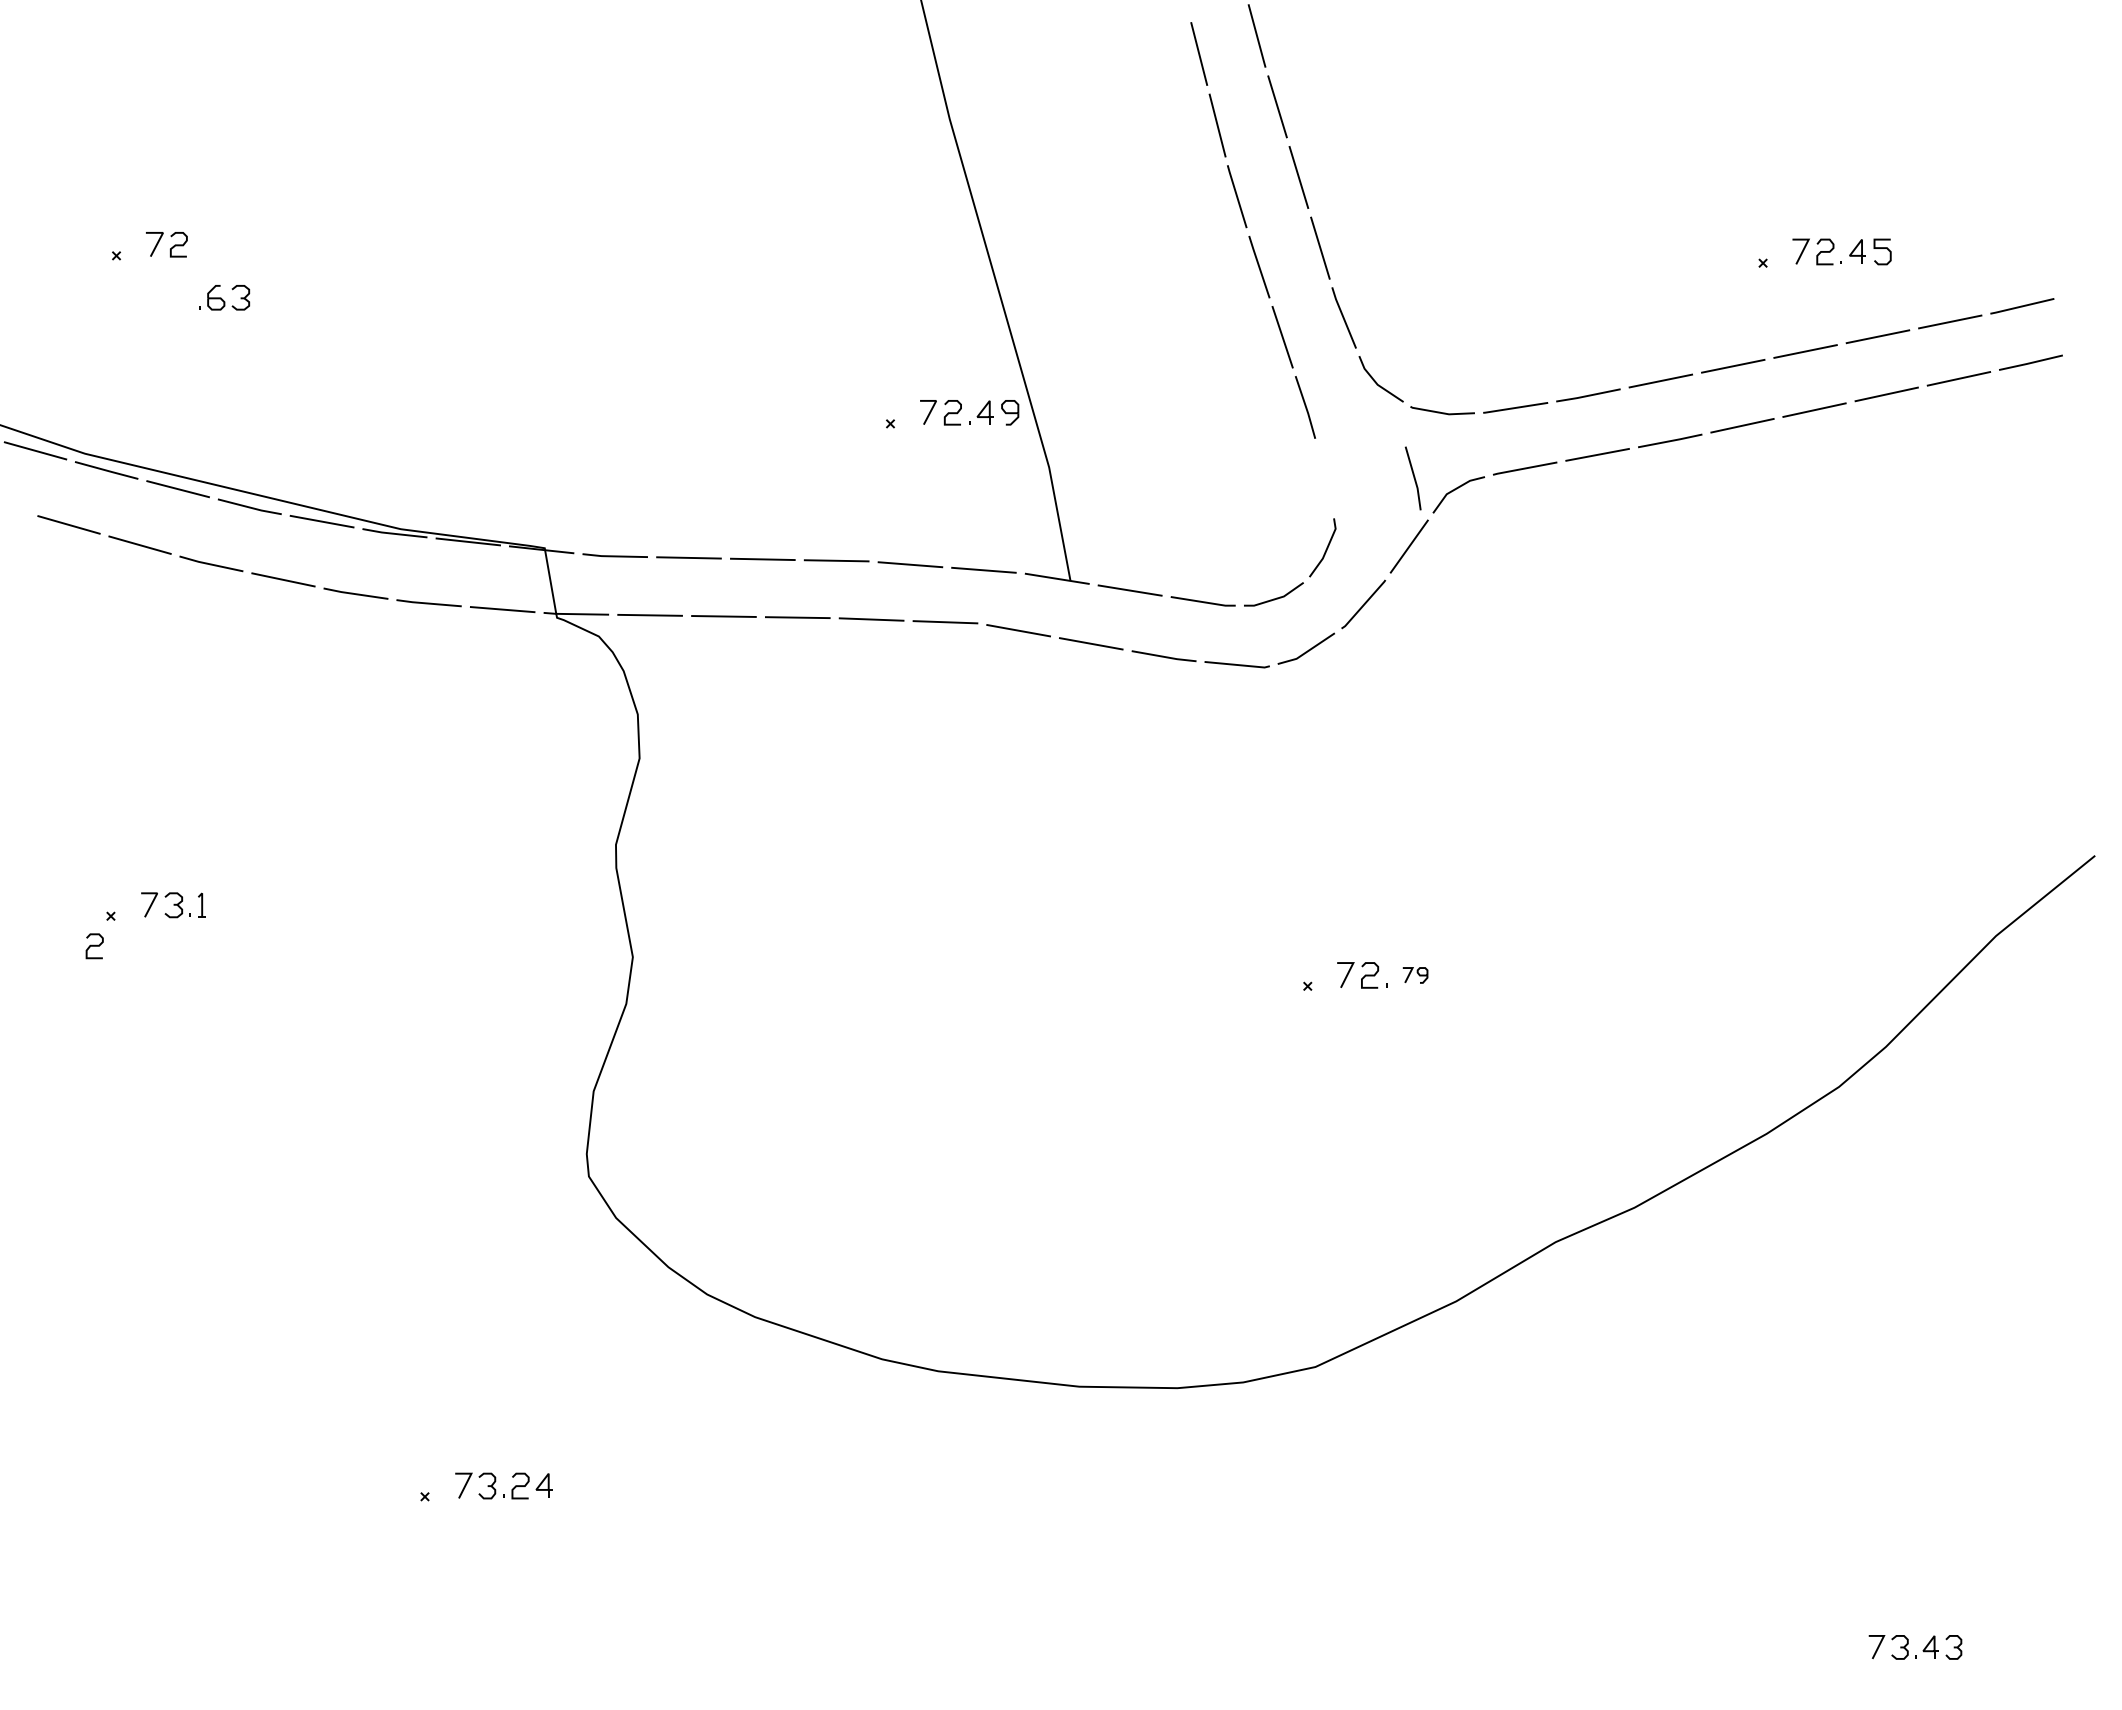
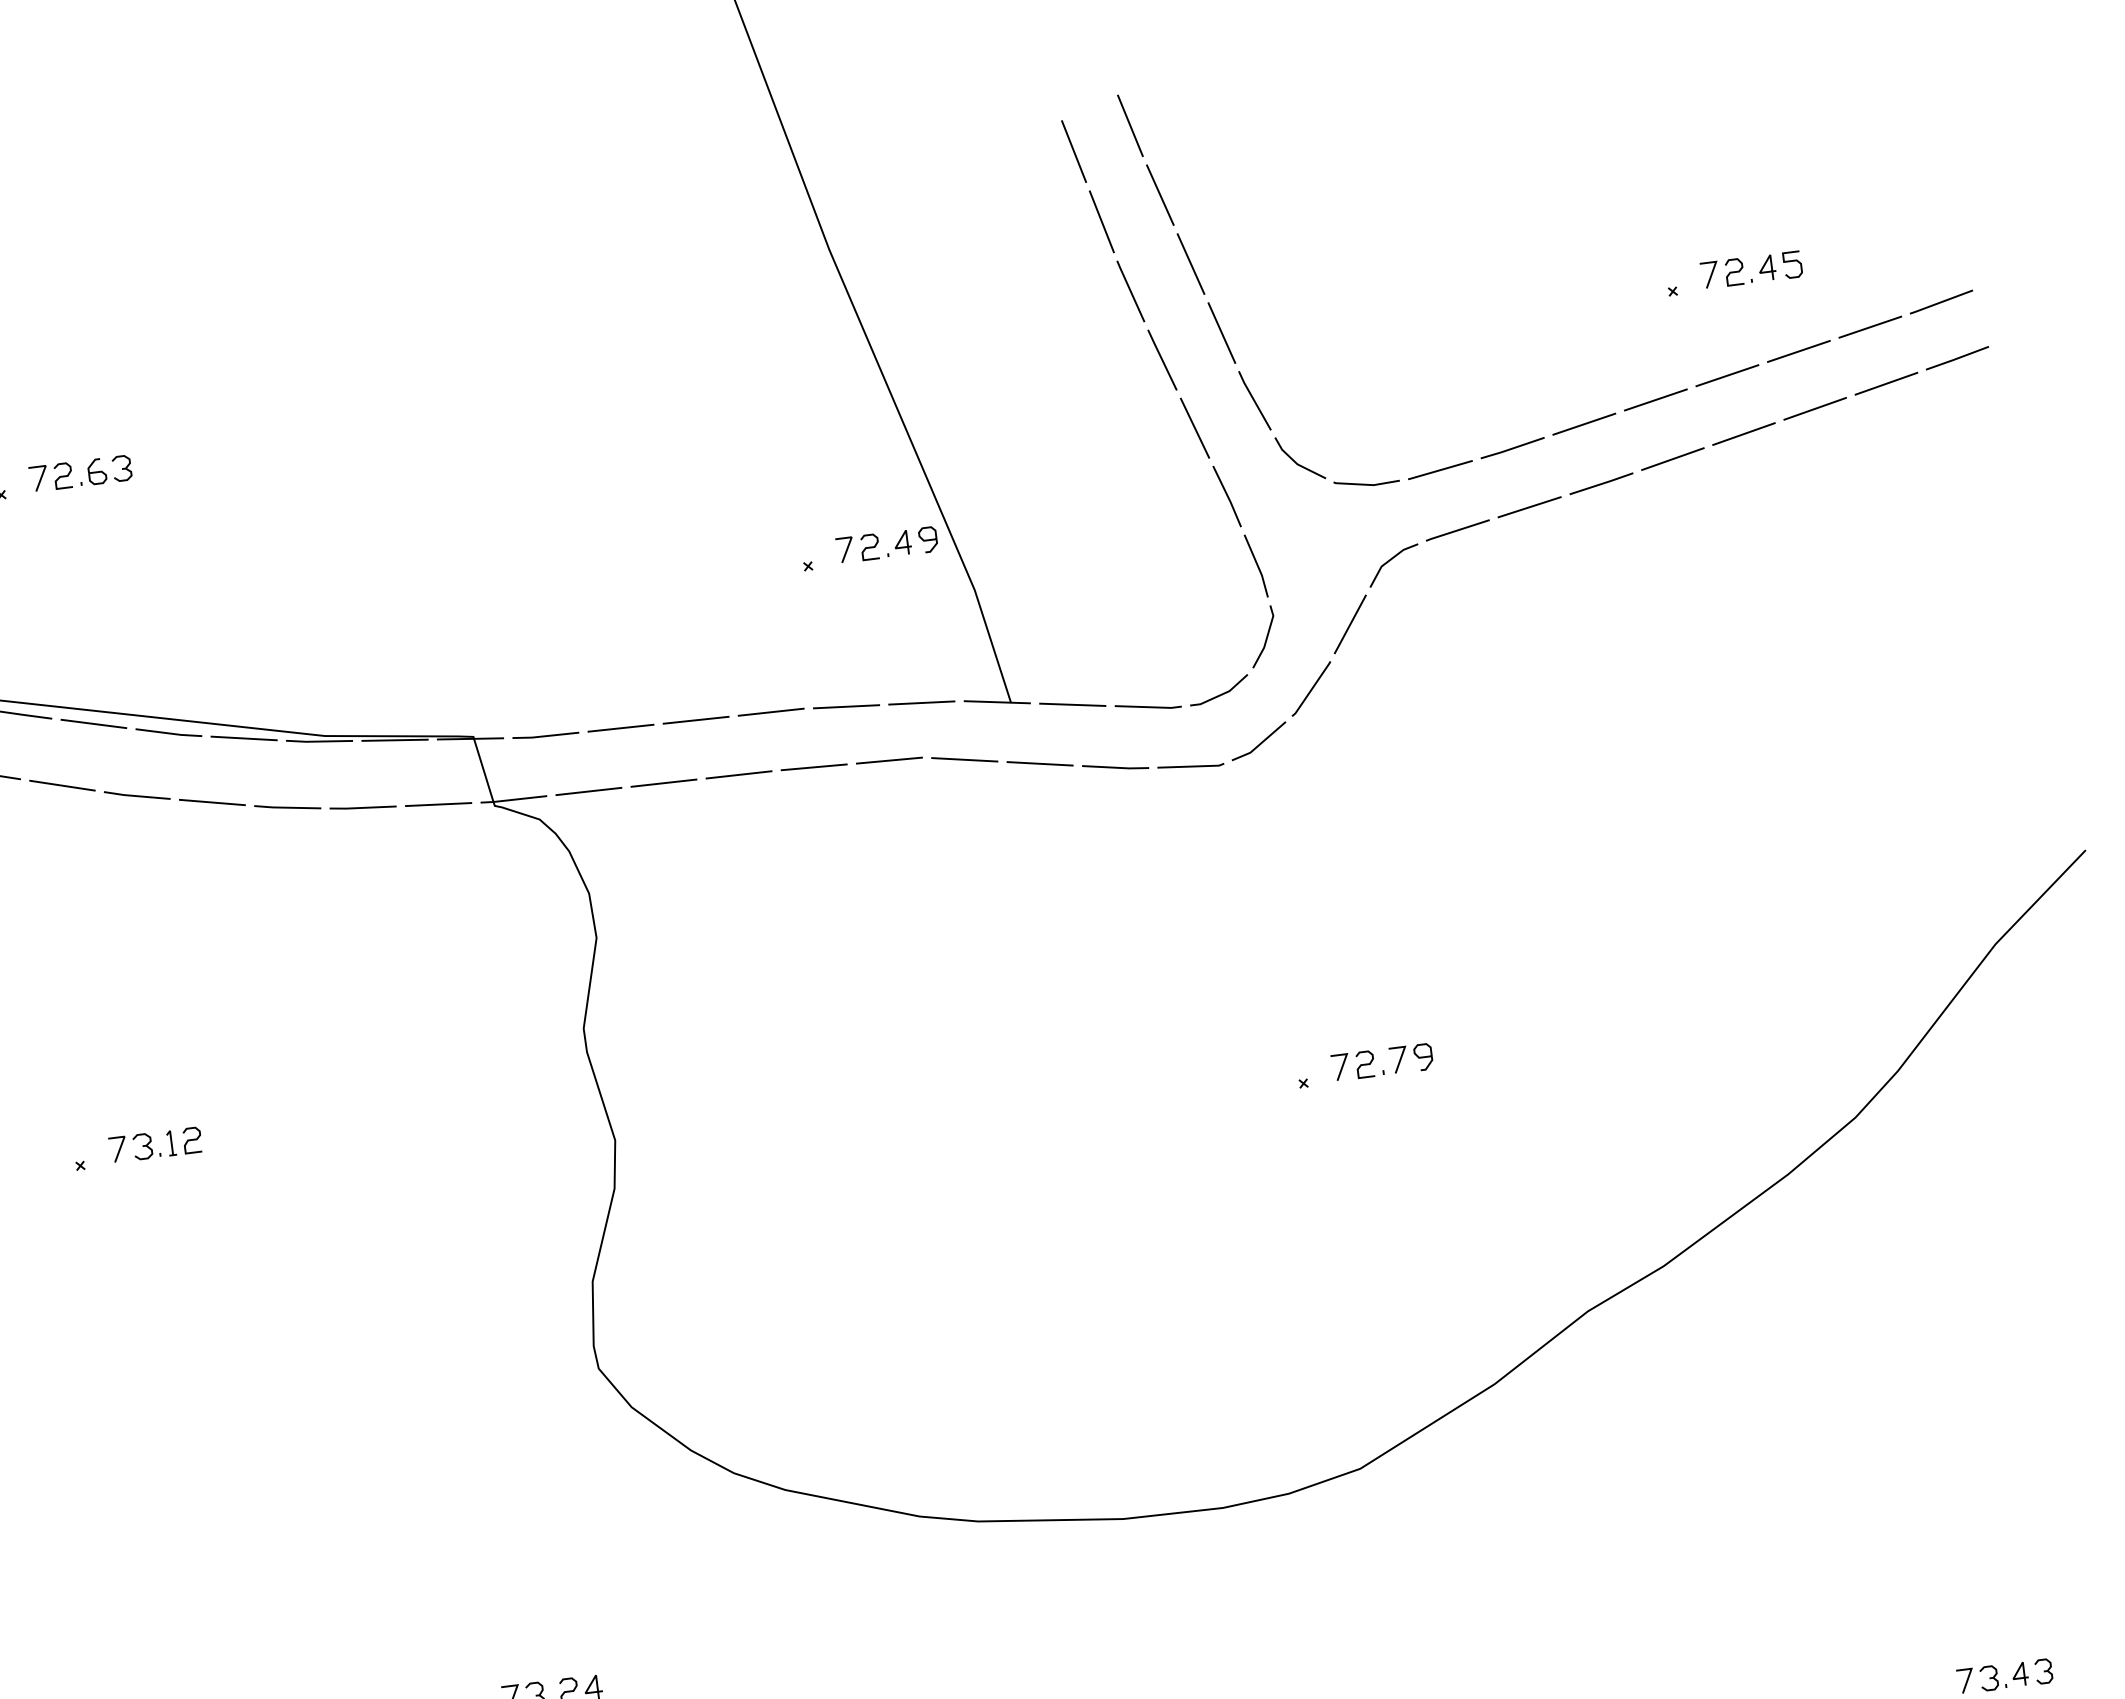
part: (224, 297) -> (105, 470), moved
line: (1413, 478) -> (1256, 566), moved
curve: (94, 946) -> (192, 1140), moved
part: (1415, 975) -> (1411, 1058), size x1.67

